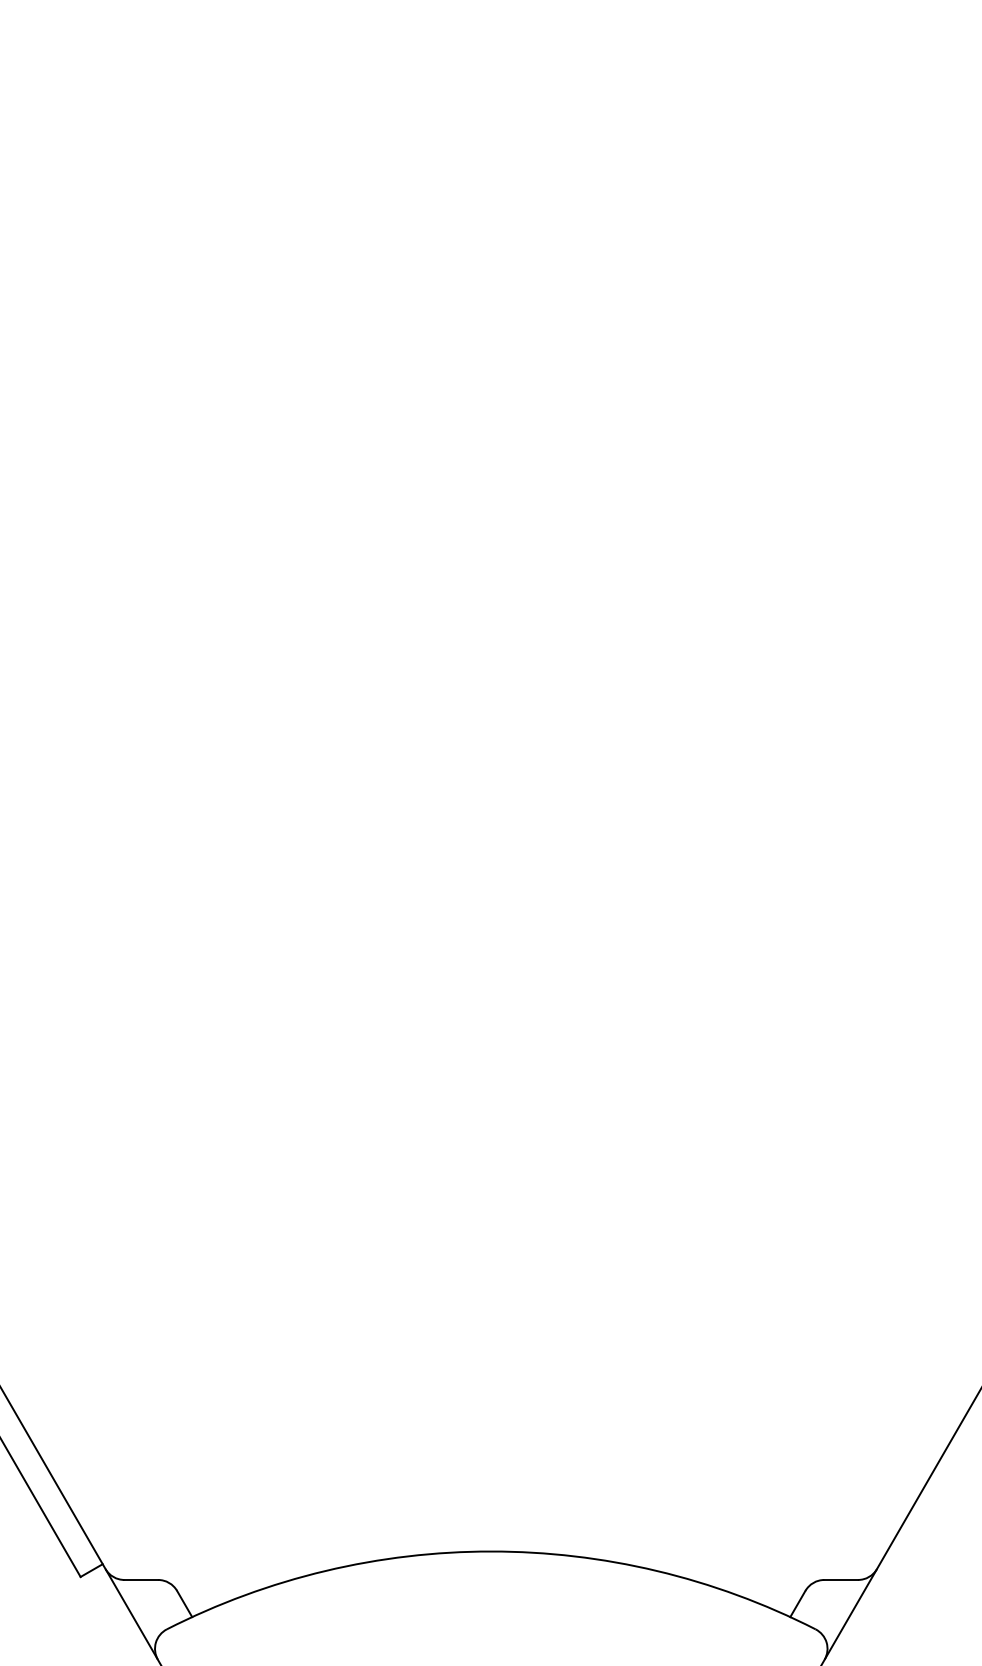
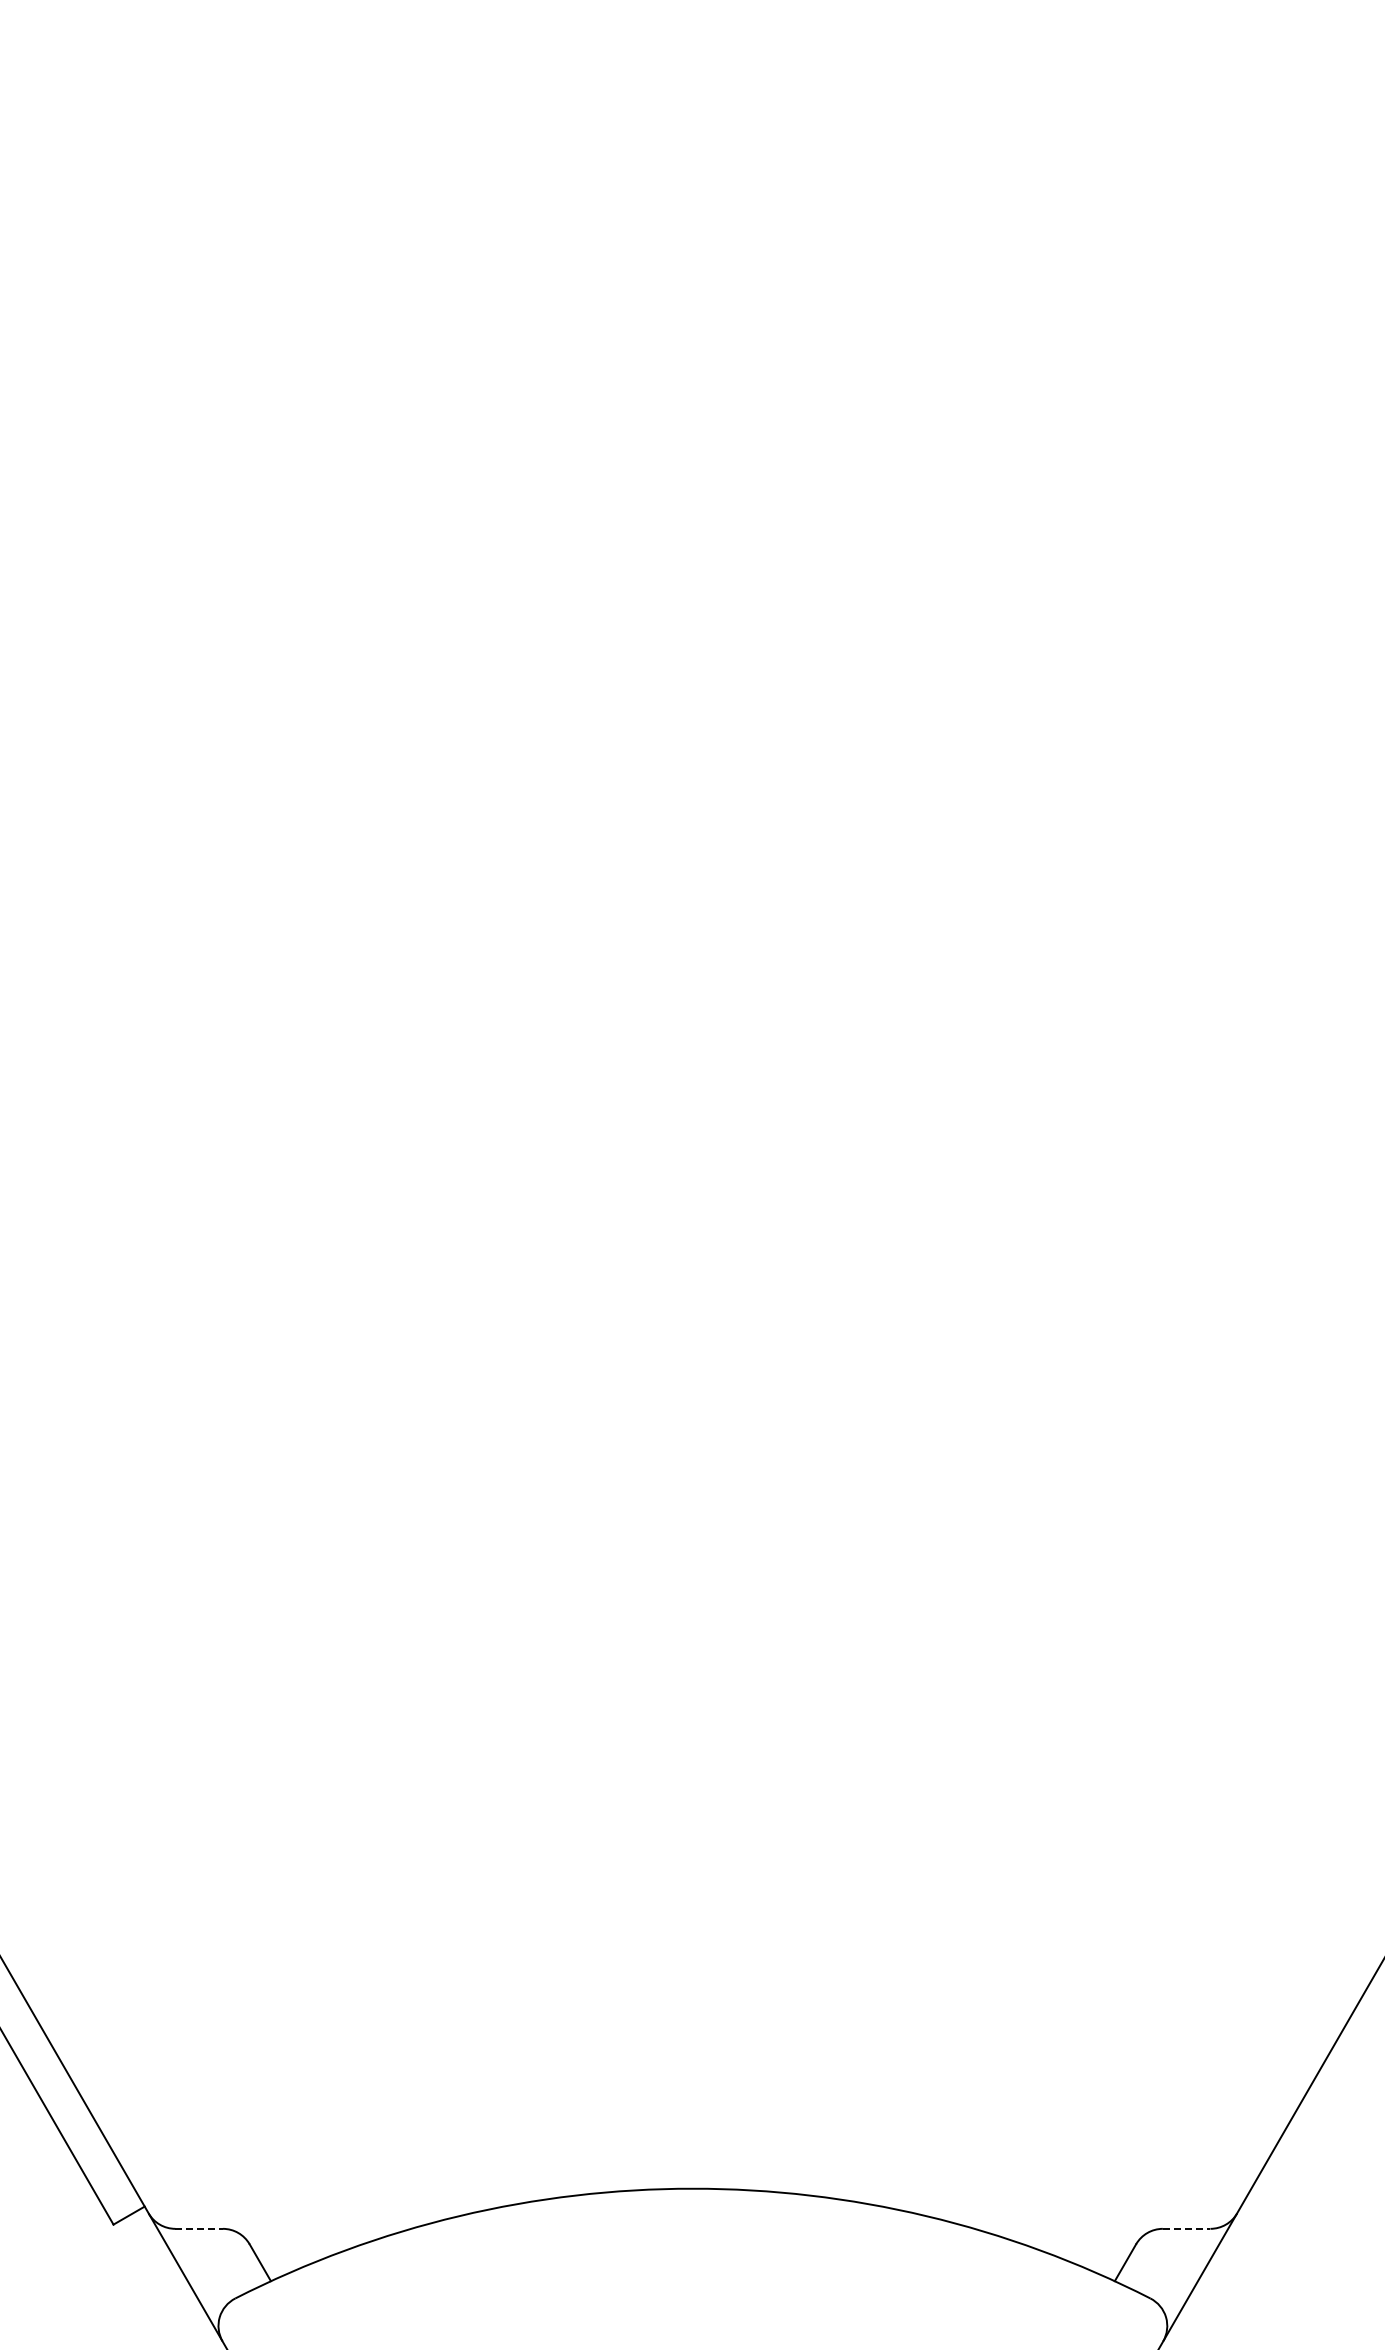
line: (141, 1579) -> (199, 2228), solid -> dashed
line: (841, 1579) -> (1186, 2228), solid -> dashed

